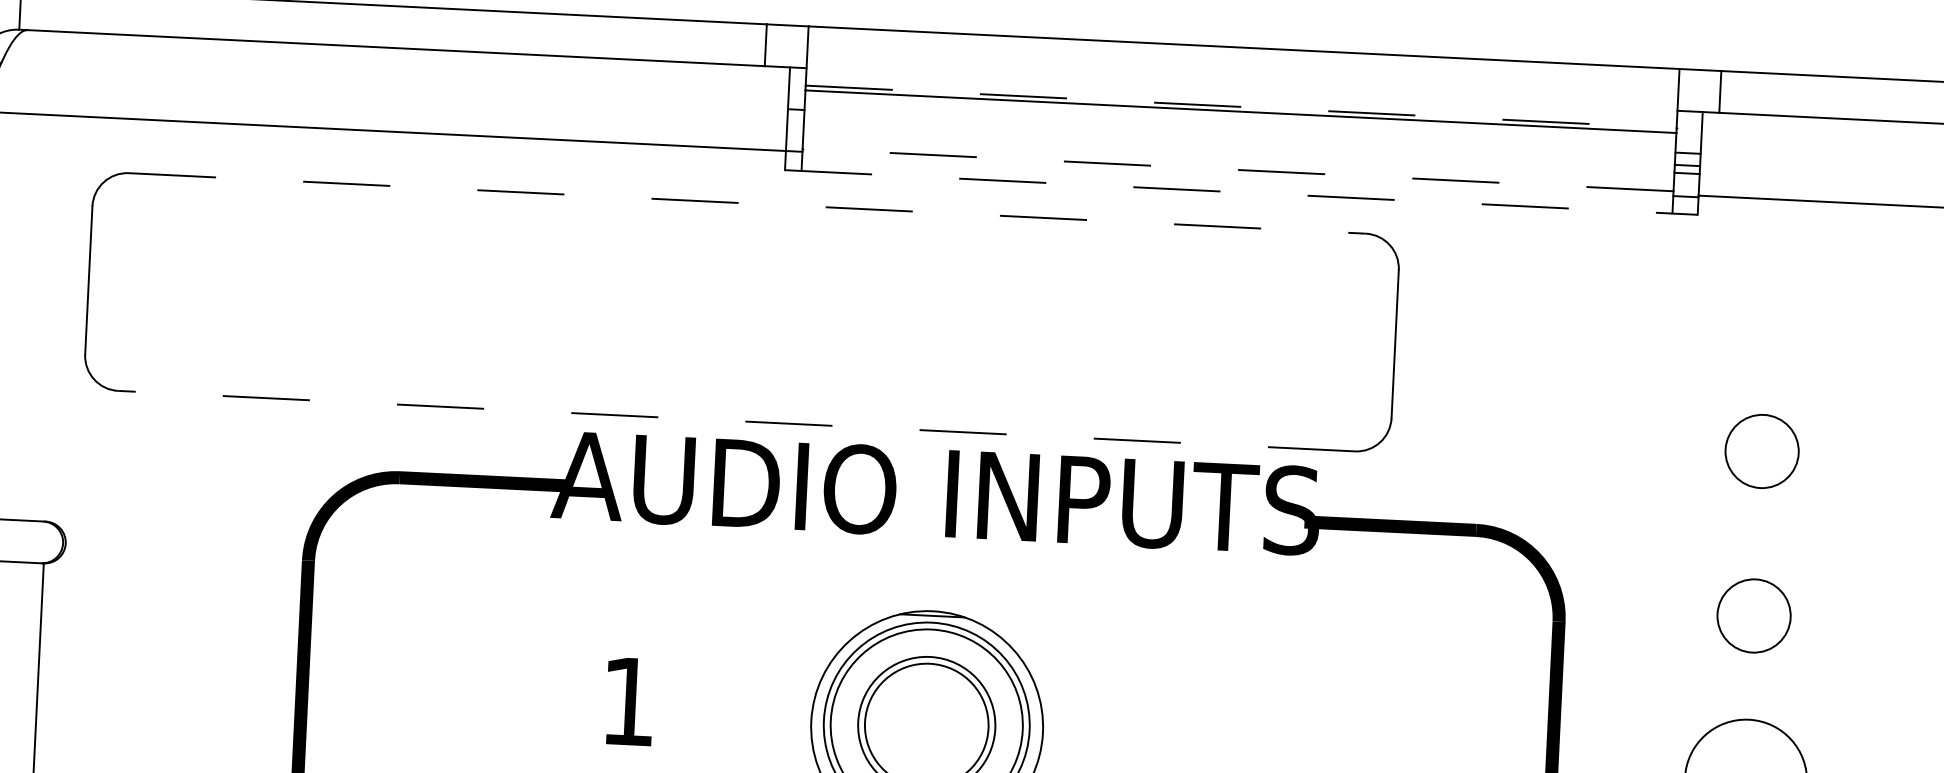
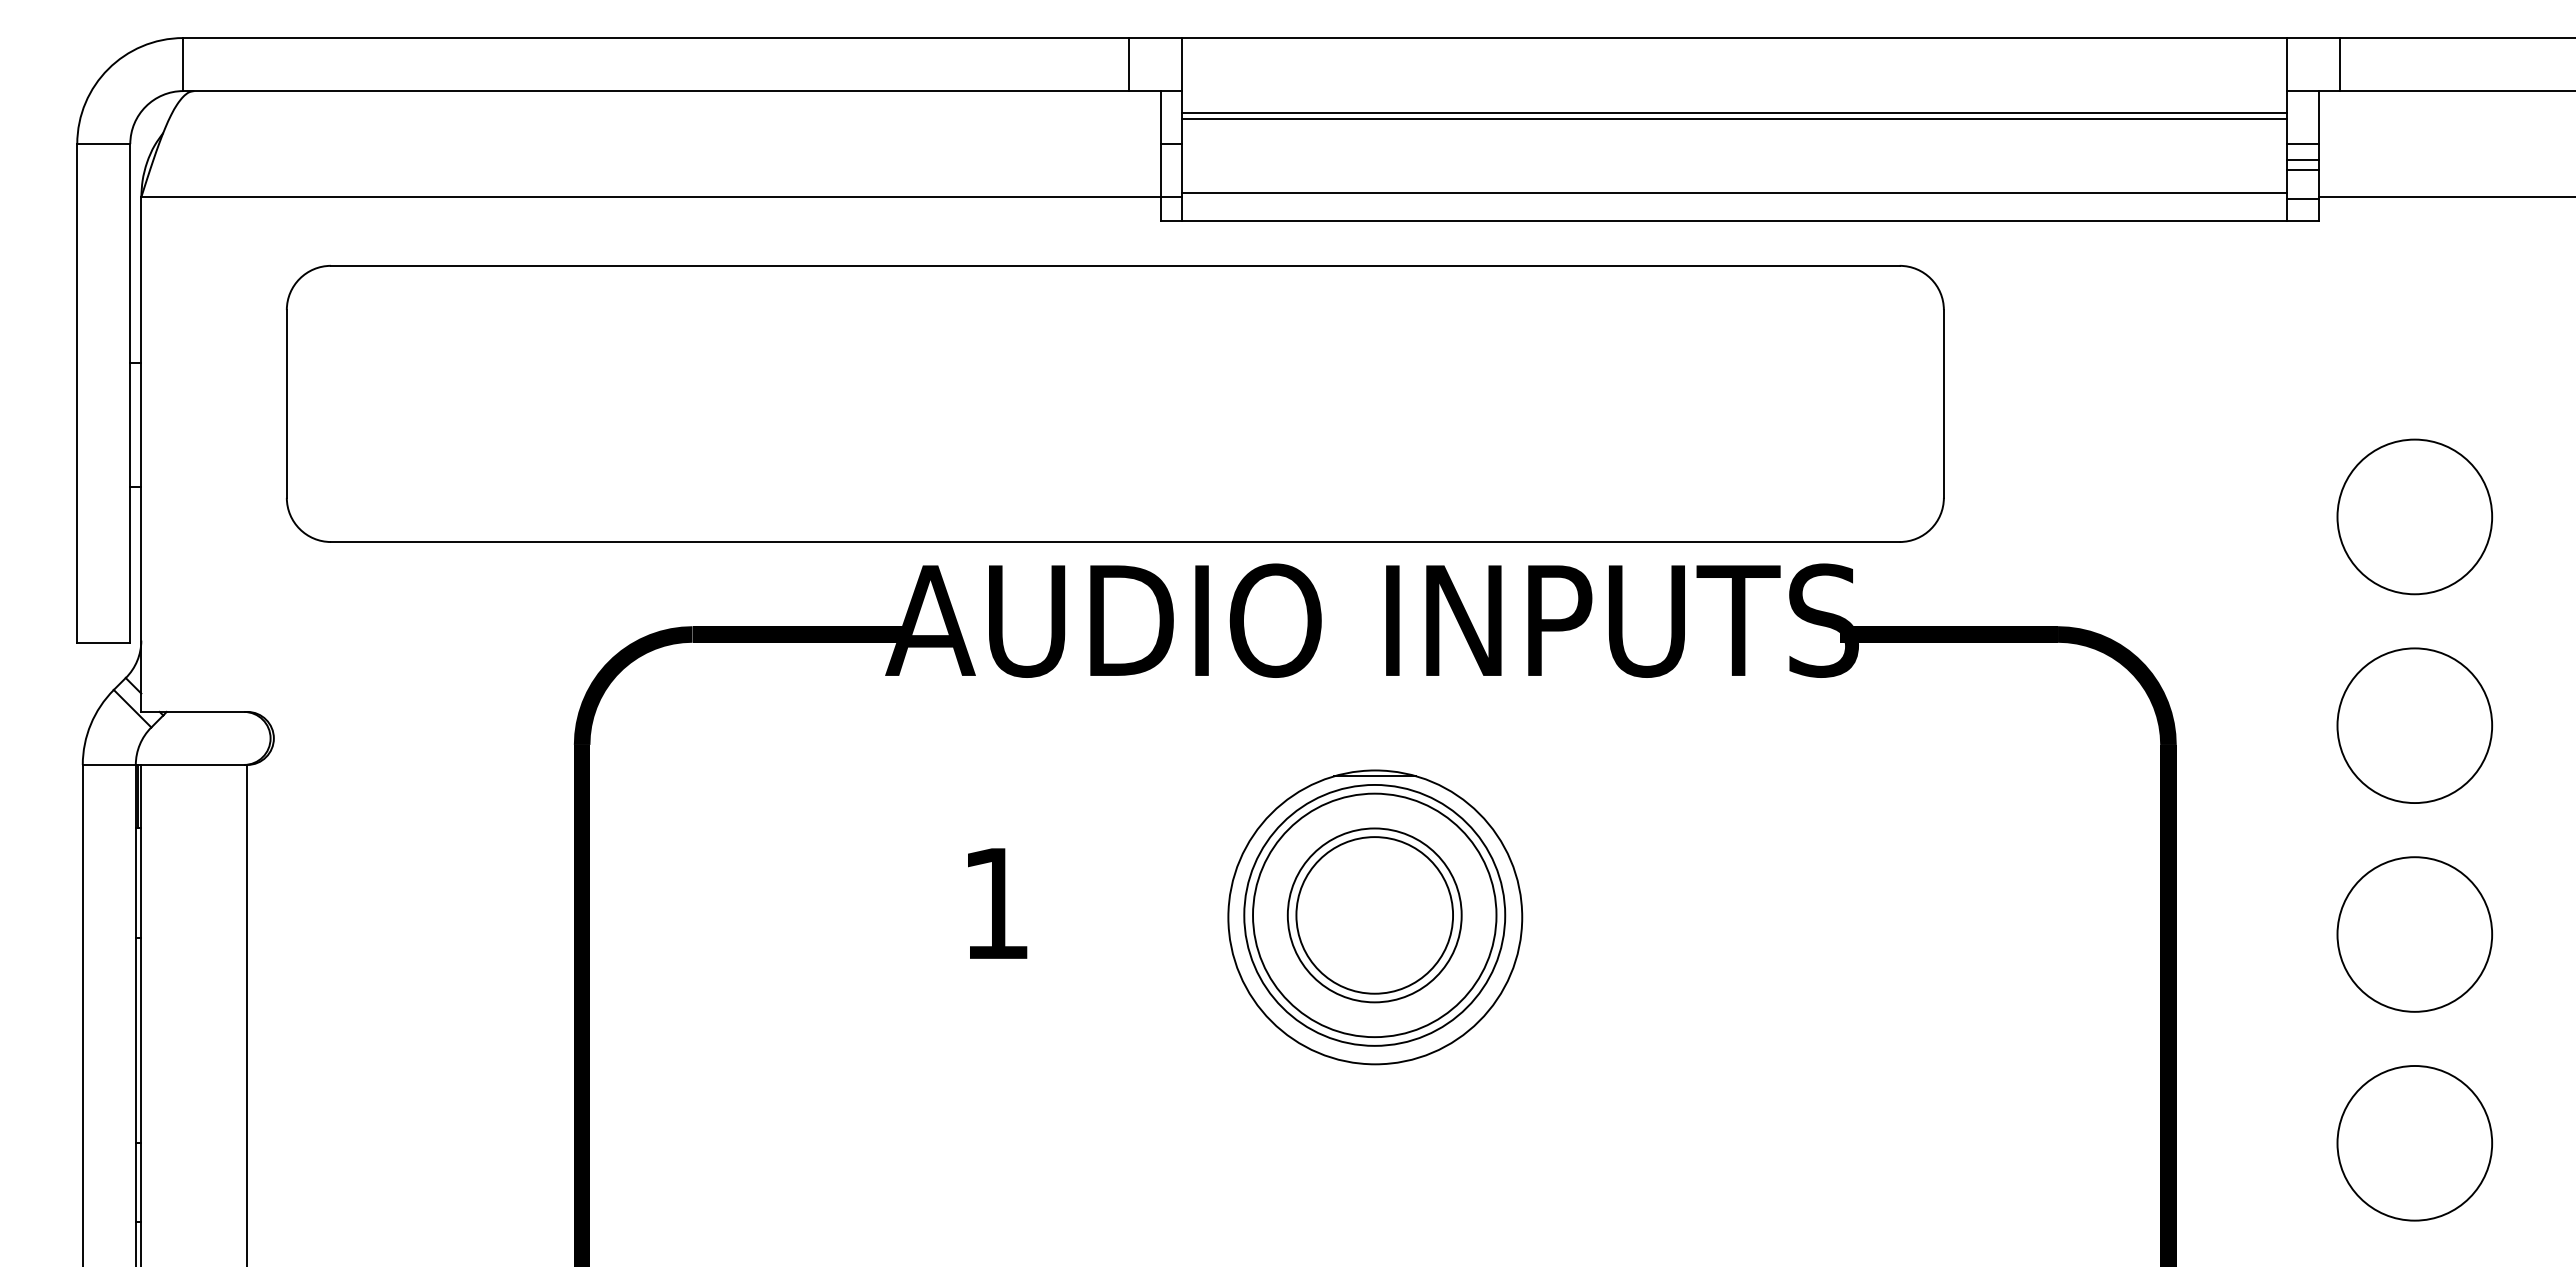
line: (1241, 107) -> (1734, 113), dashed -> solid
line: (1237, 170) -> (1733, 193), dashed -> solid
line: (1241, 192) -> (1739, 221), dashed -> solid
line: (747, 203) -> (1115, 265), dashed -> solid
line: (735, 421) -> (1114, 542), dashed -> solid
circle: (1761, 451) -> (2414, 516), size x1.67
circle: (1753, 615) -> (2414, 725), size x1.67

